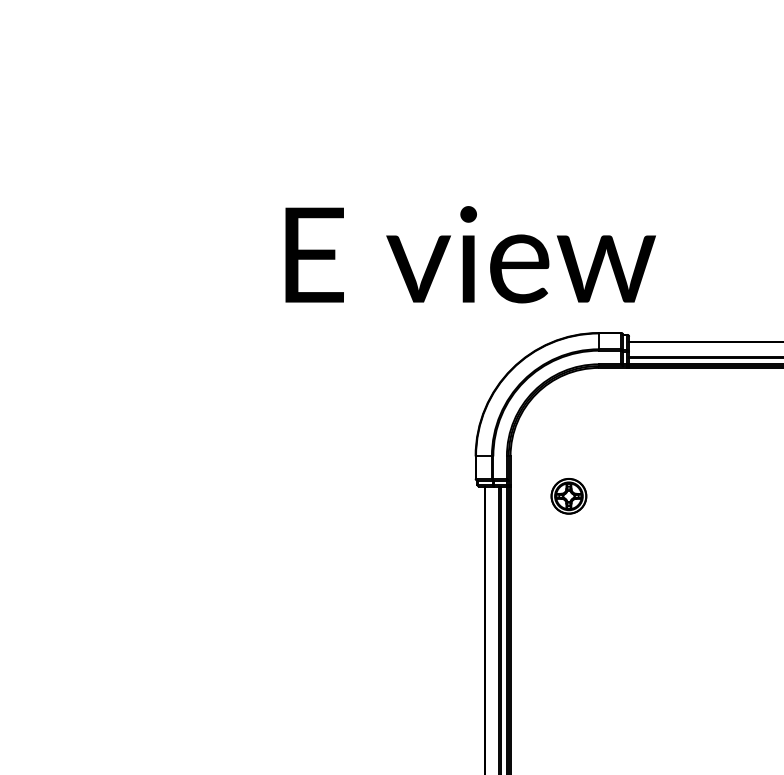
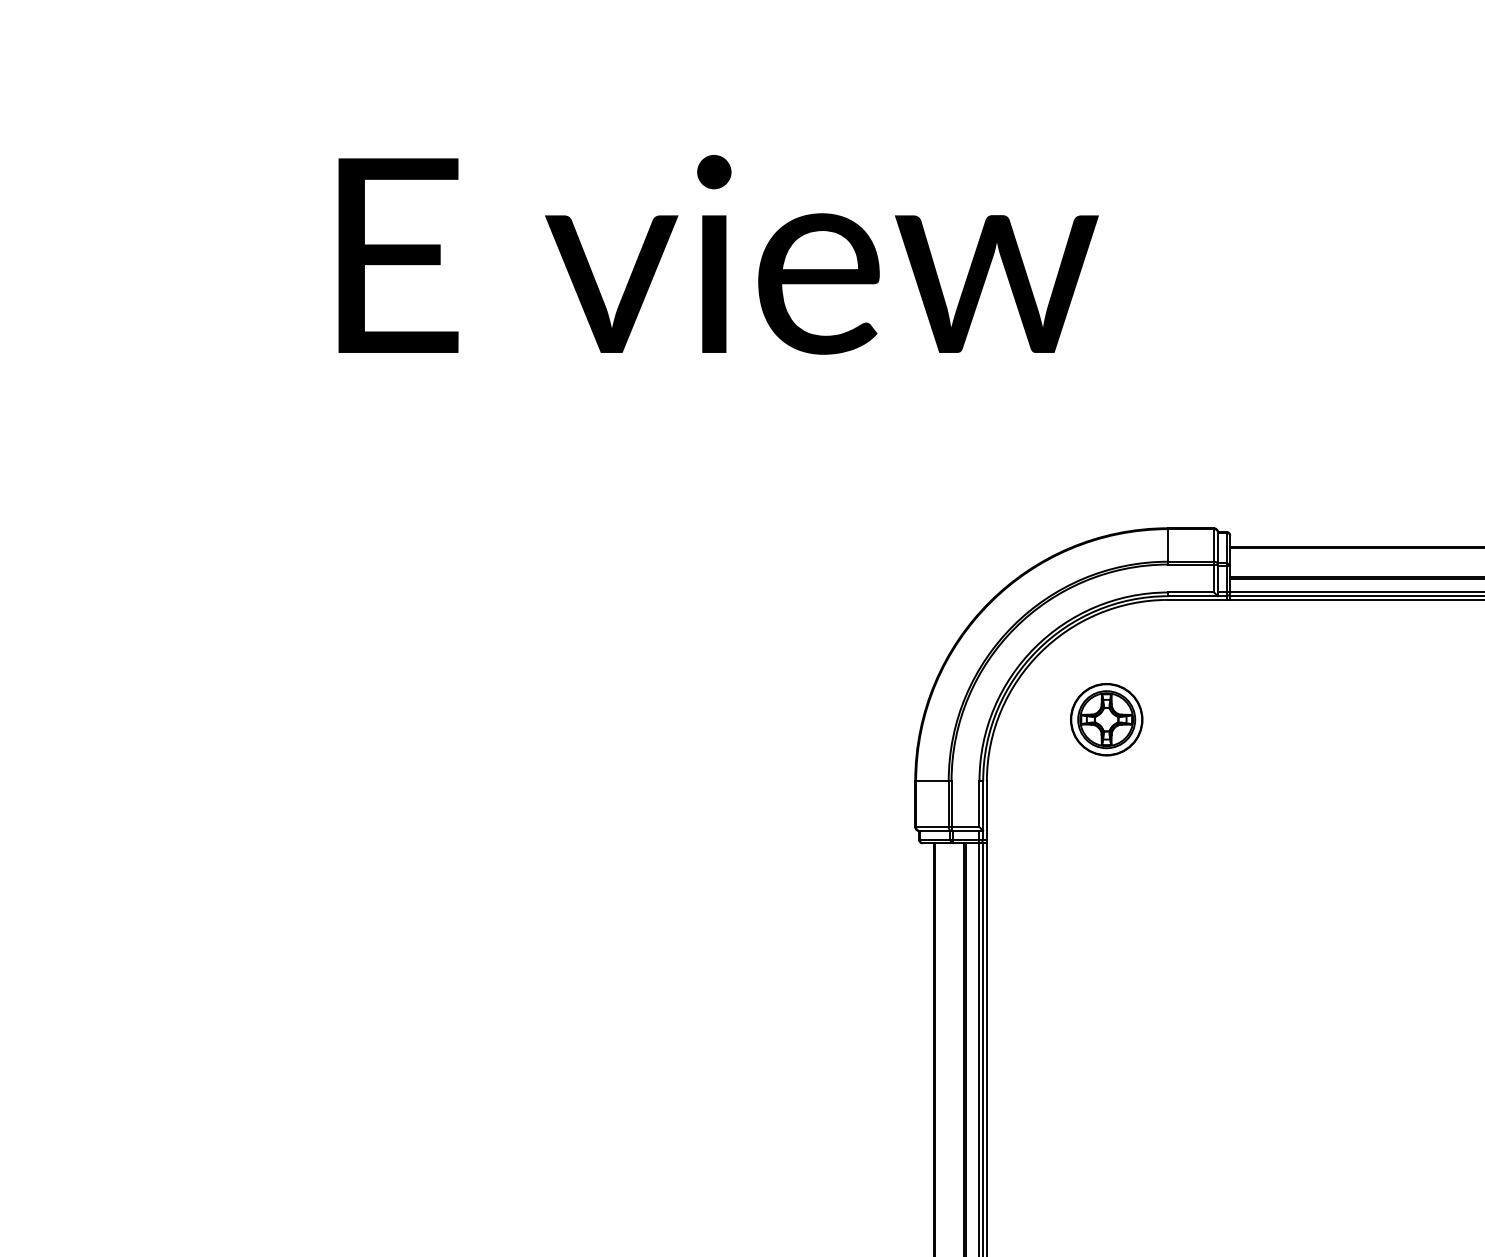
text: (470, 254) -> (718, 254), moved
part: (568, 496) -> (1105, 720), moved

